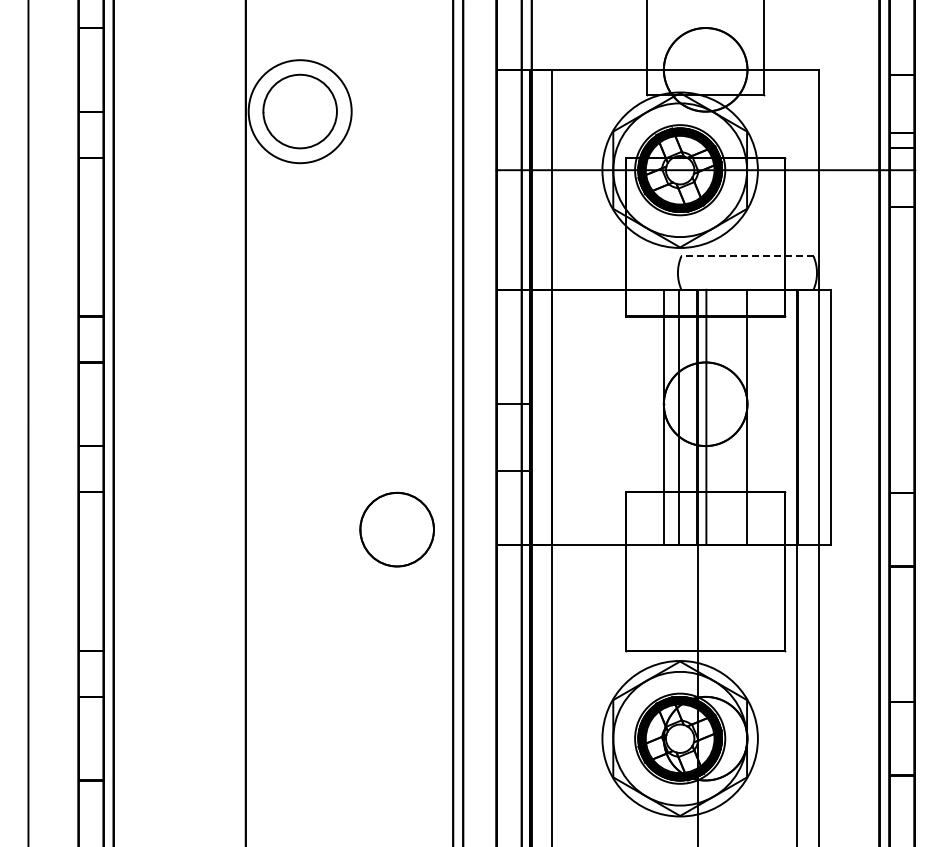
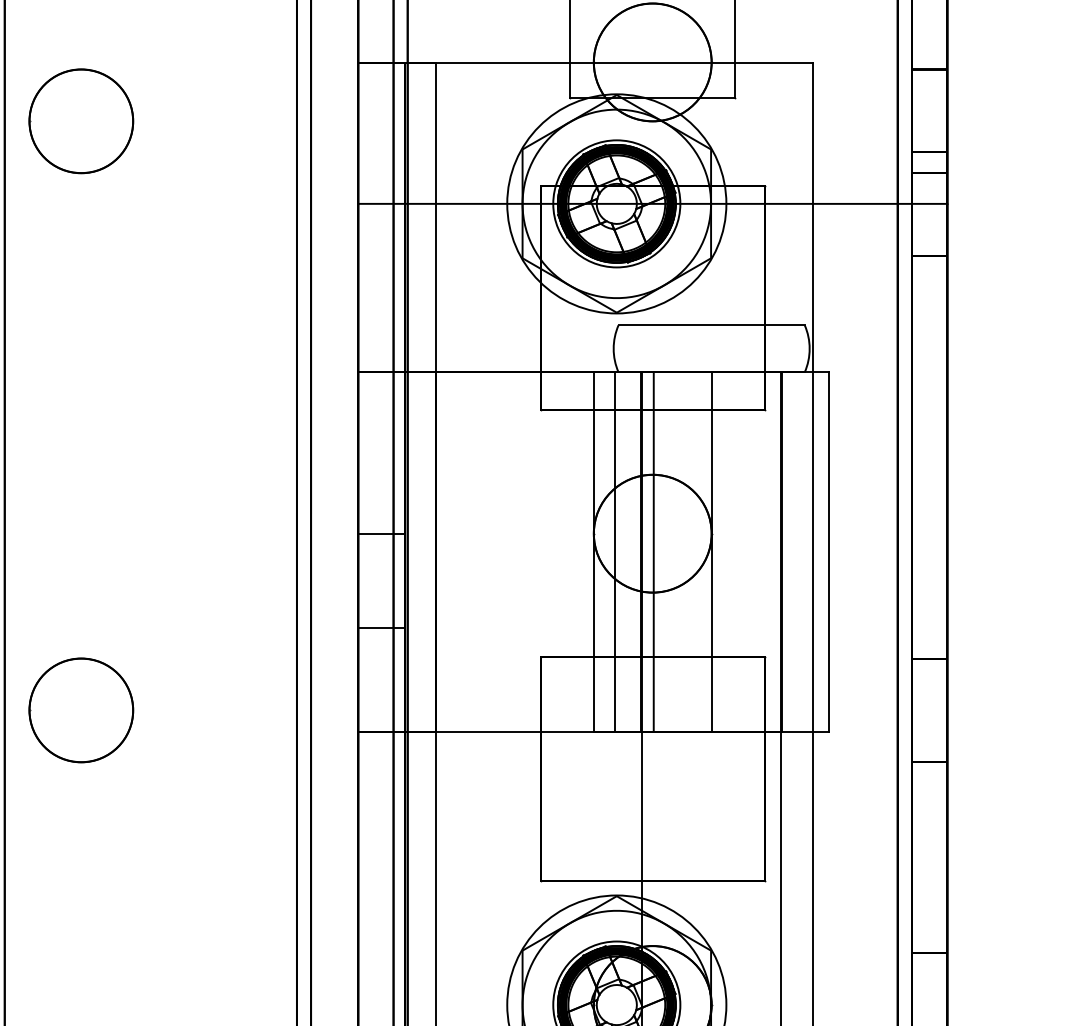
circle: (299, 111) -> (80, 121), size x0.71
line: (746, 256) -> (710, 325), dashed -> solid
part: (396, 529) -> (80, 710), moved

